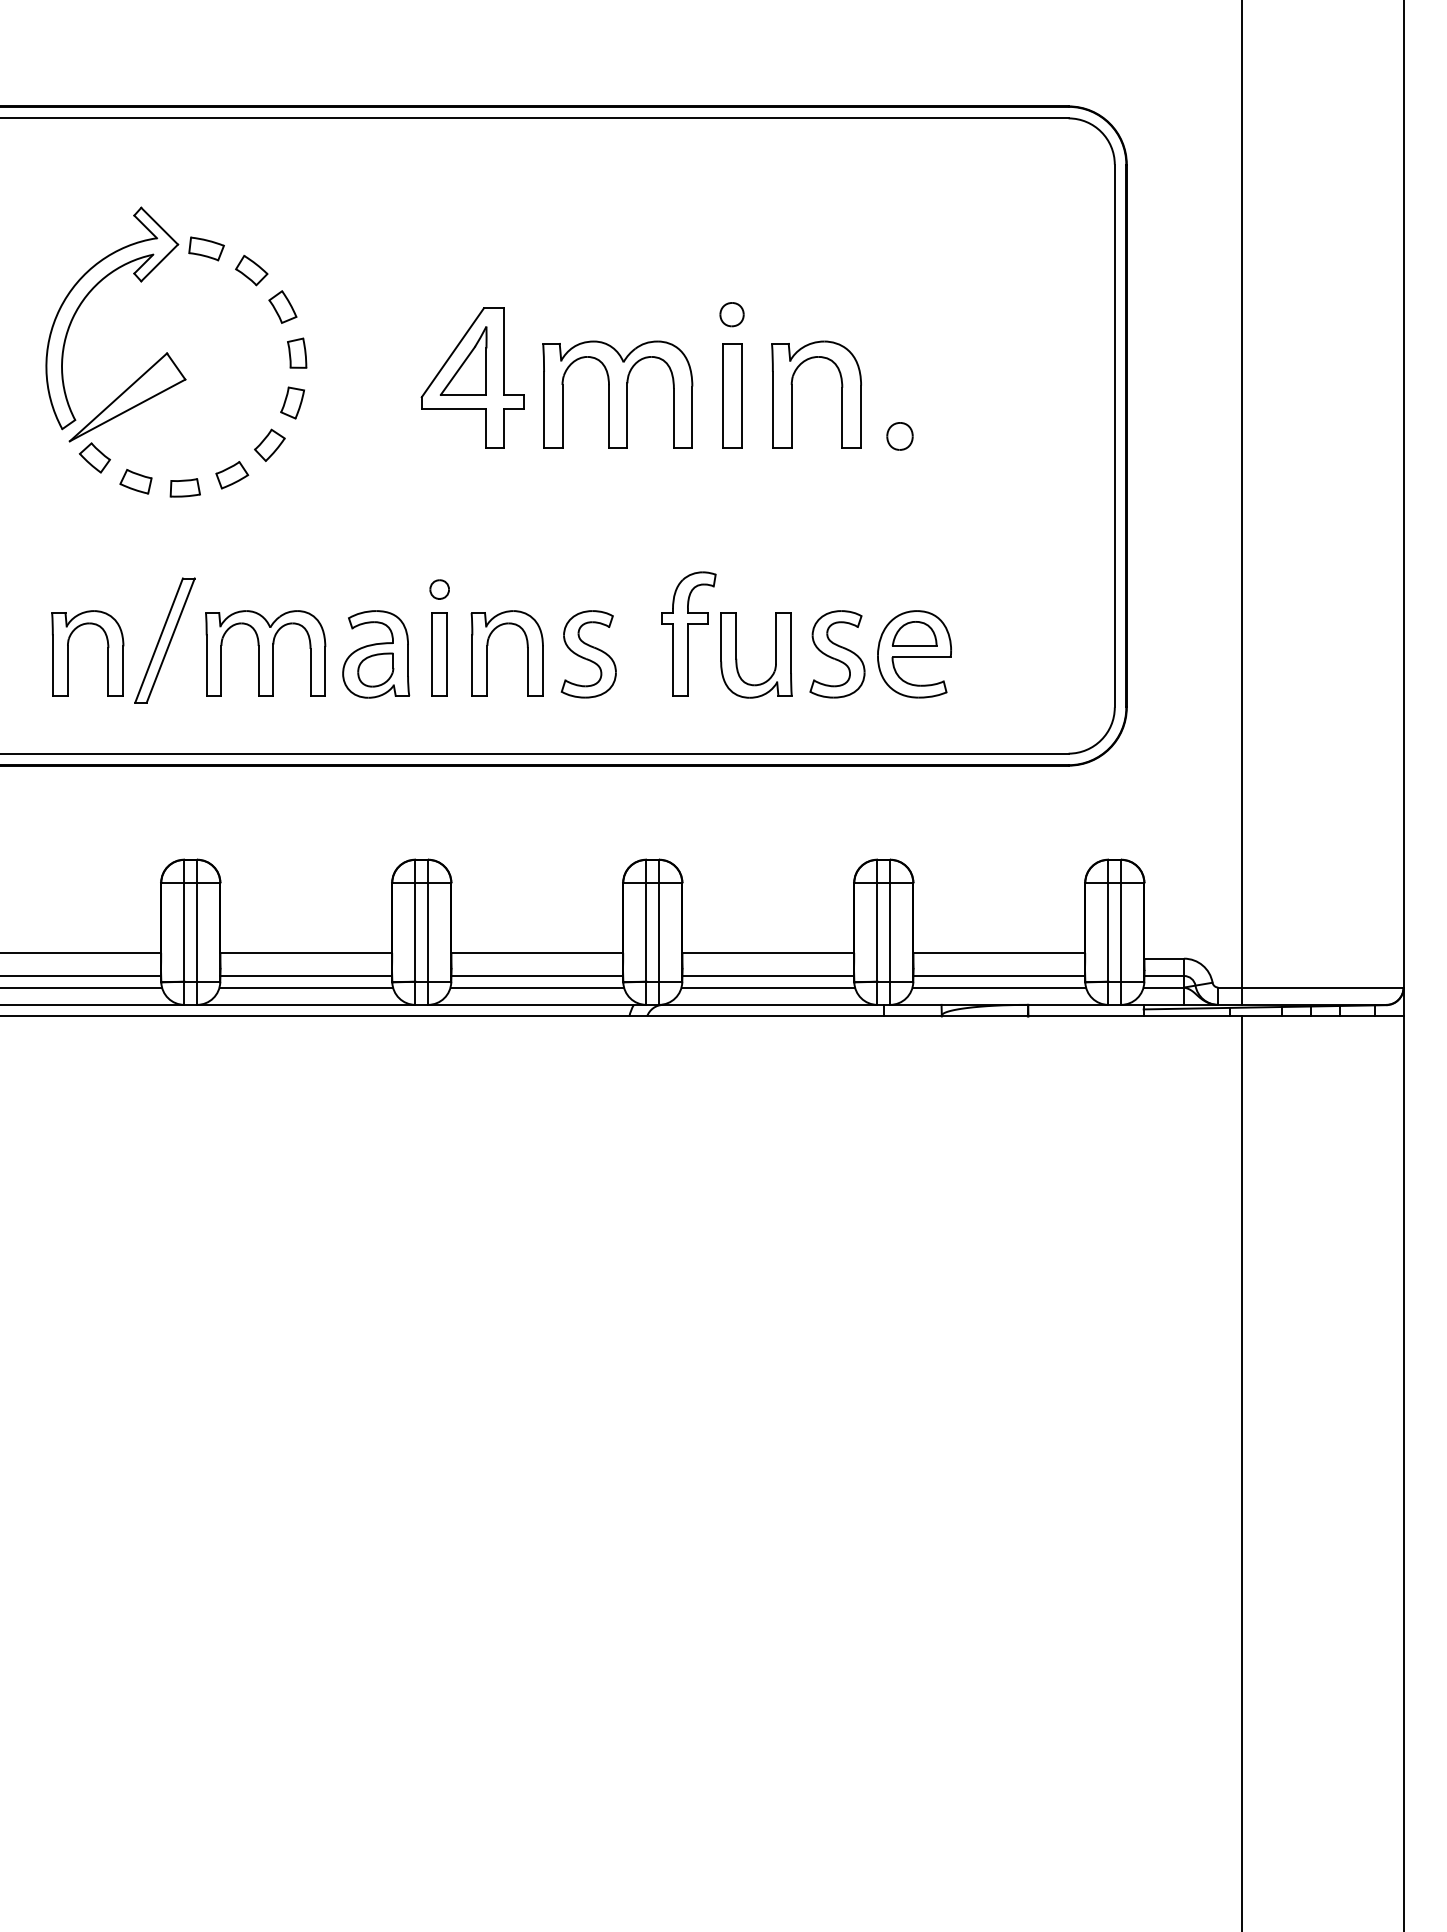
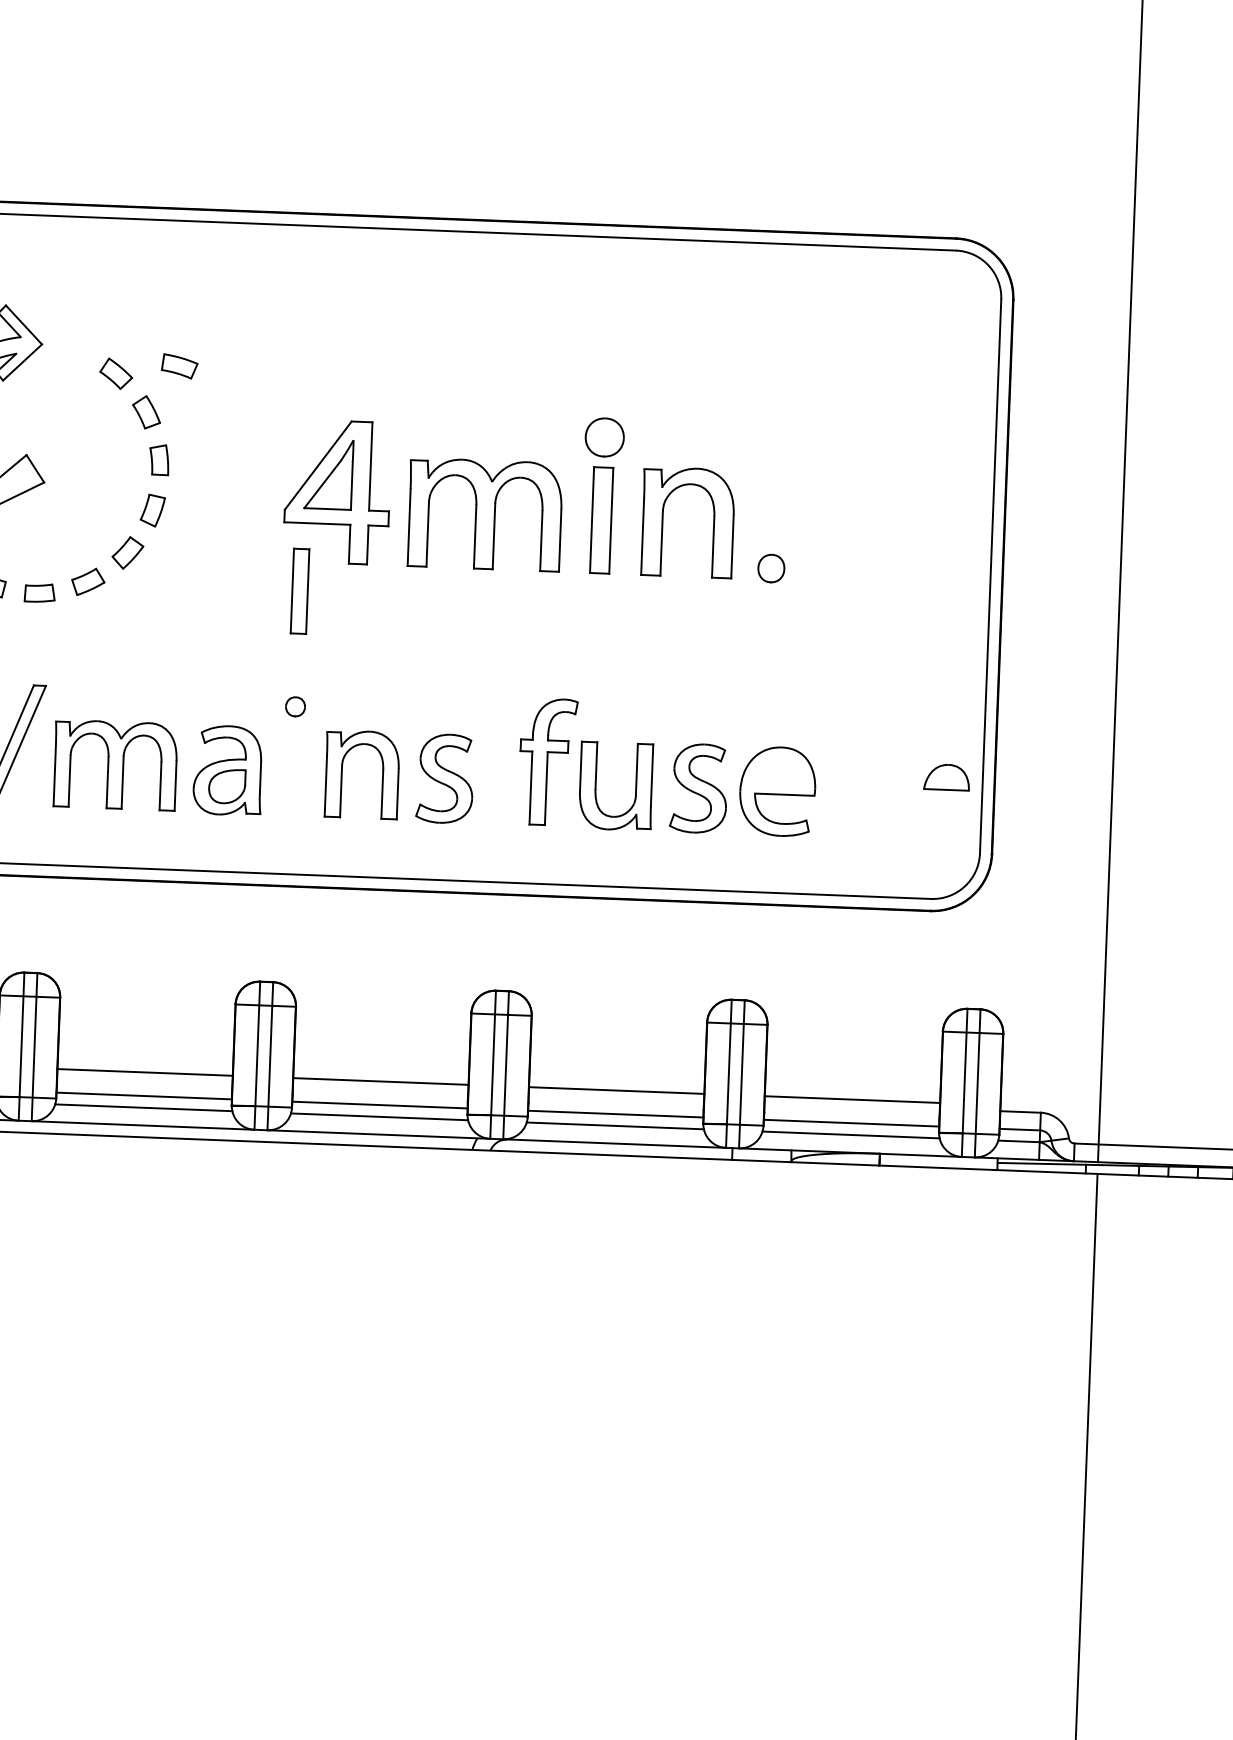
part: (206, 248) -> (179, 366), moved
part: (731, 314) -> (604, 437), size x1.6
part: (914, 633) -> (946, 776), moved
part: (439, 654) -> (299, 591), moved

